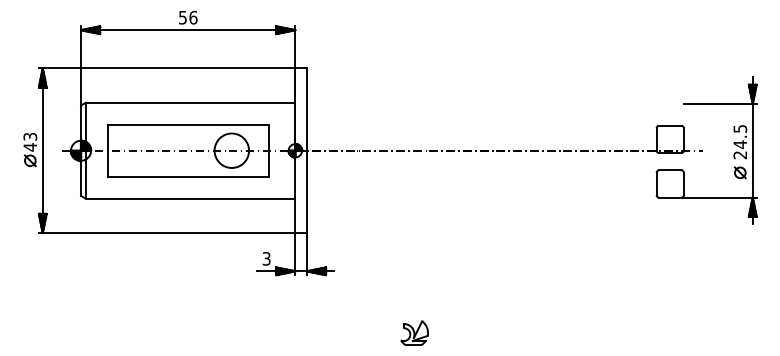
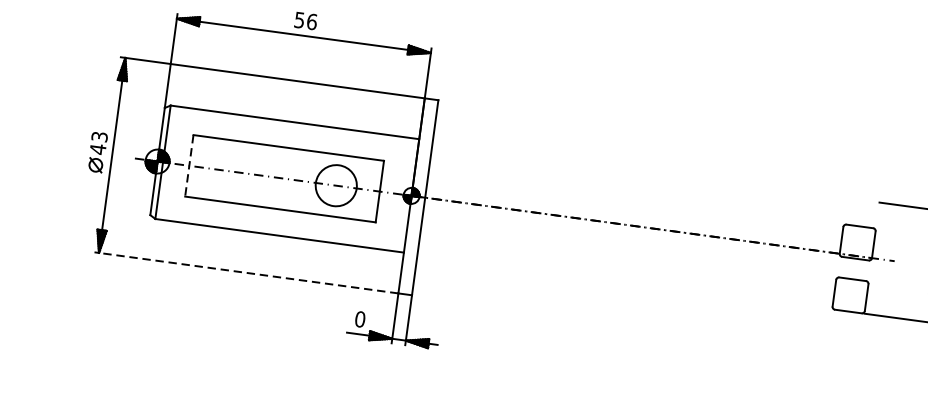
line: (107, 150) -> (188, 165), solid -> dashed
line: (166, 233) -> (245, 273), solid -> dashed
text: (266, 258) -> (360, 318), 3 -> 0

